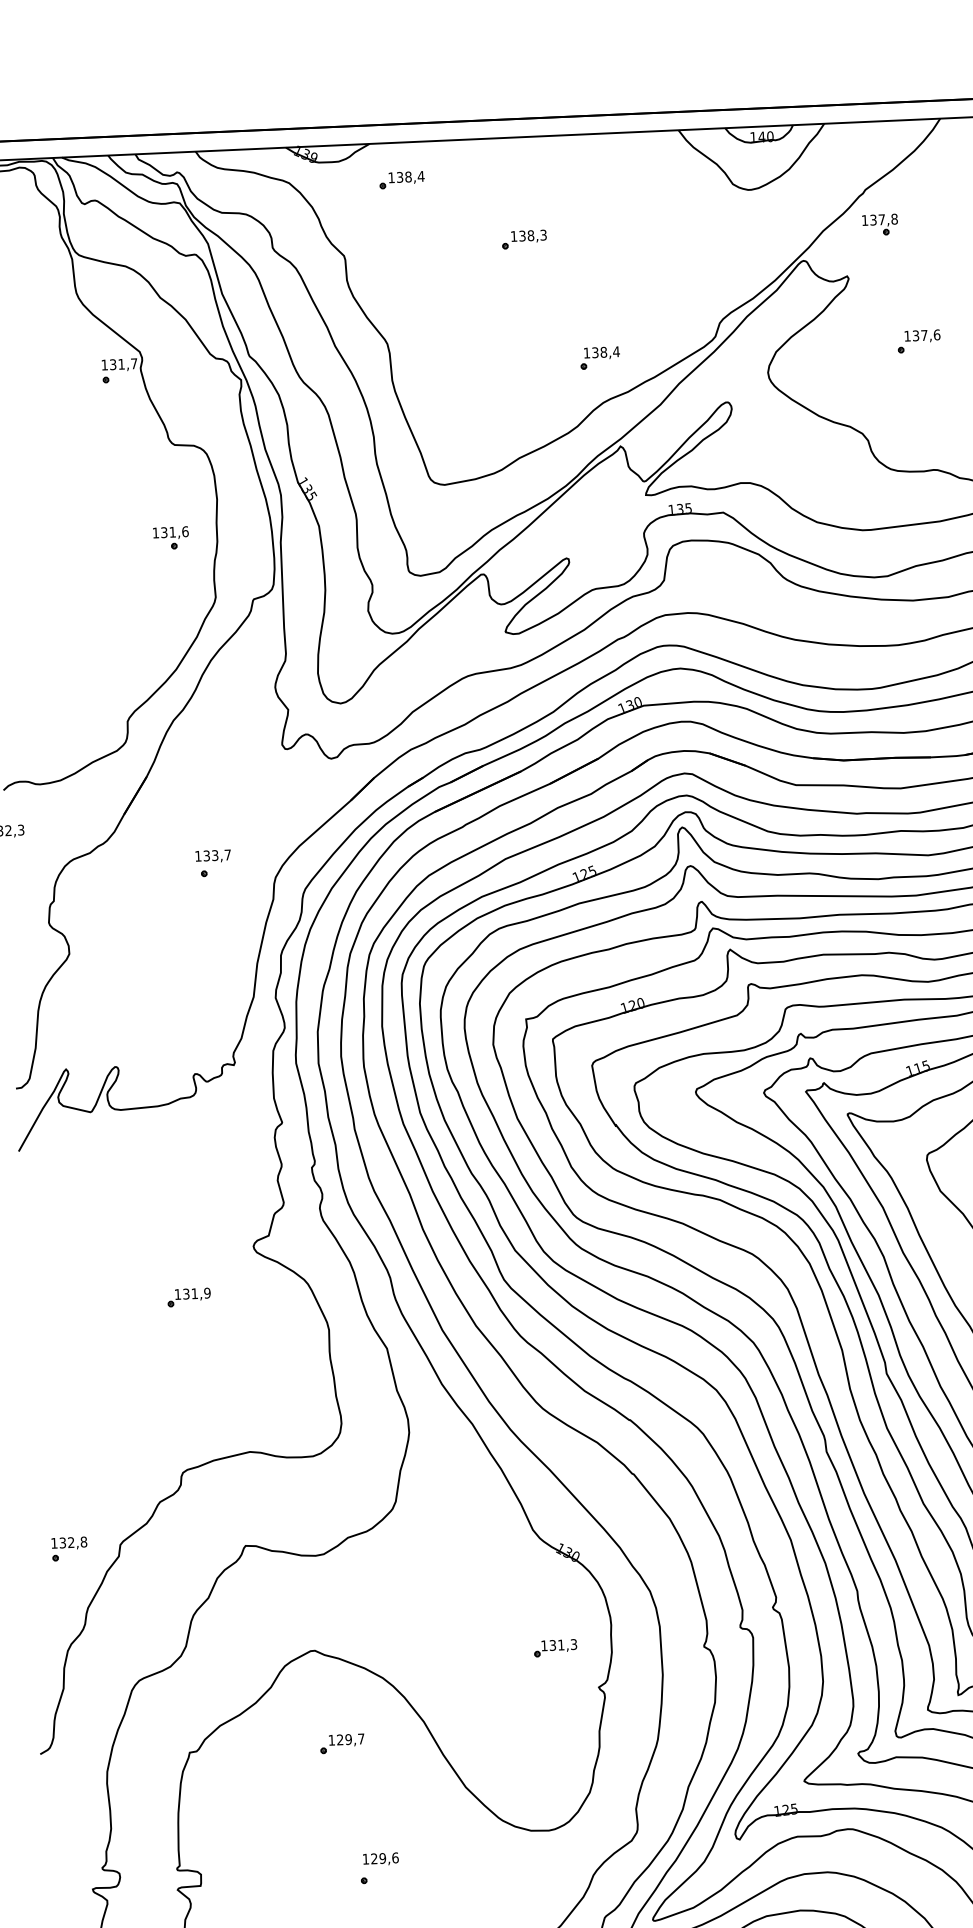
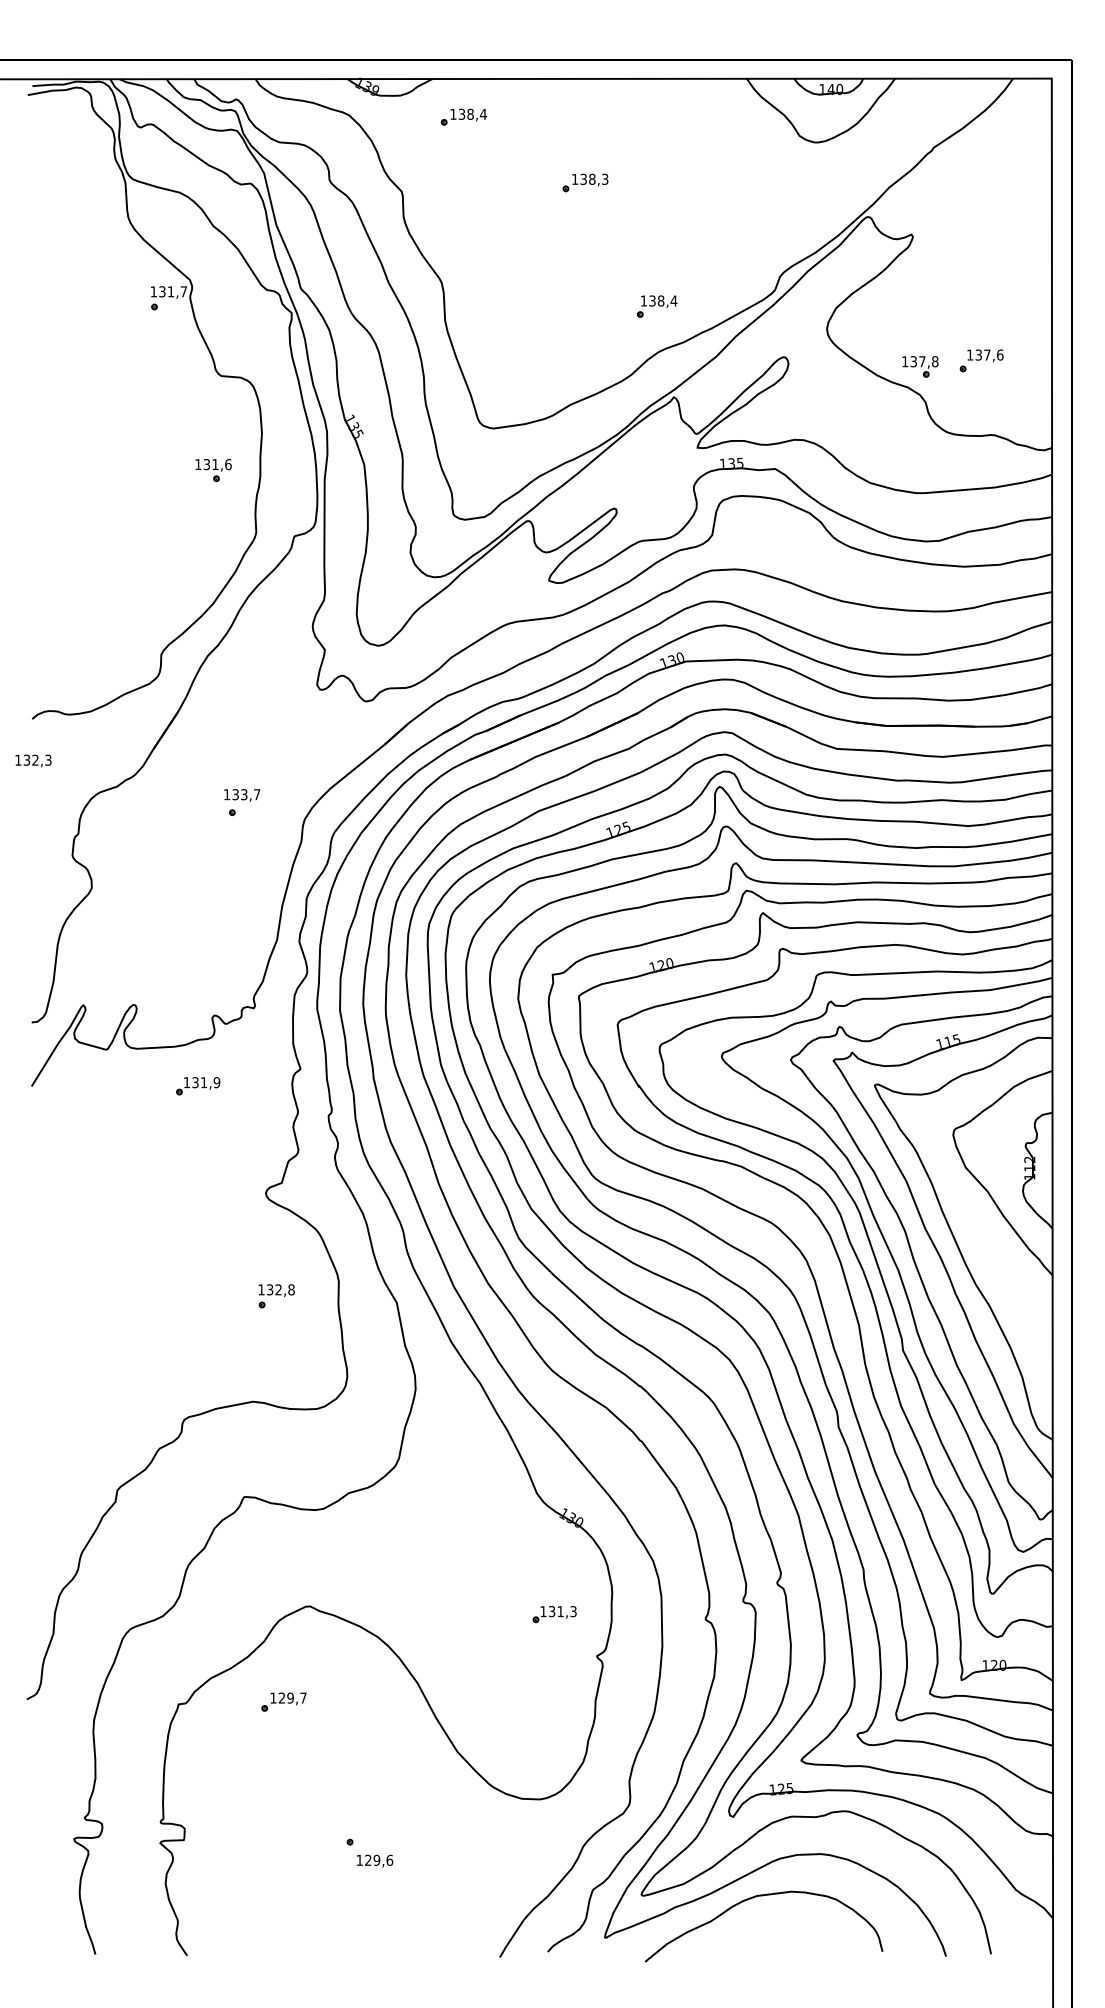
part: (880, 224) -> (920, 366), moved
part: (918, 341) -> (981, 360), moved
part: (189, 1297) -> (198, 1086), moved
part: (69, 1549) -> (276, 1296), moved
part: (341, 1743) -> (283, 1701), moved
text: (381, 1858) -> (375, 1860), moved

